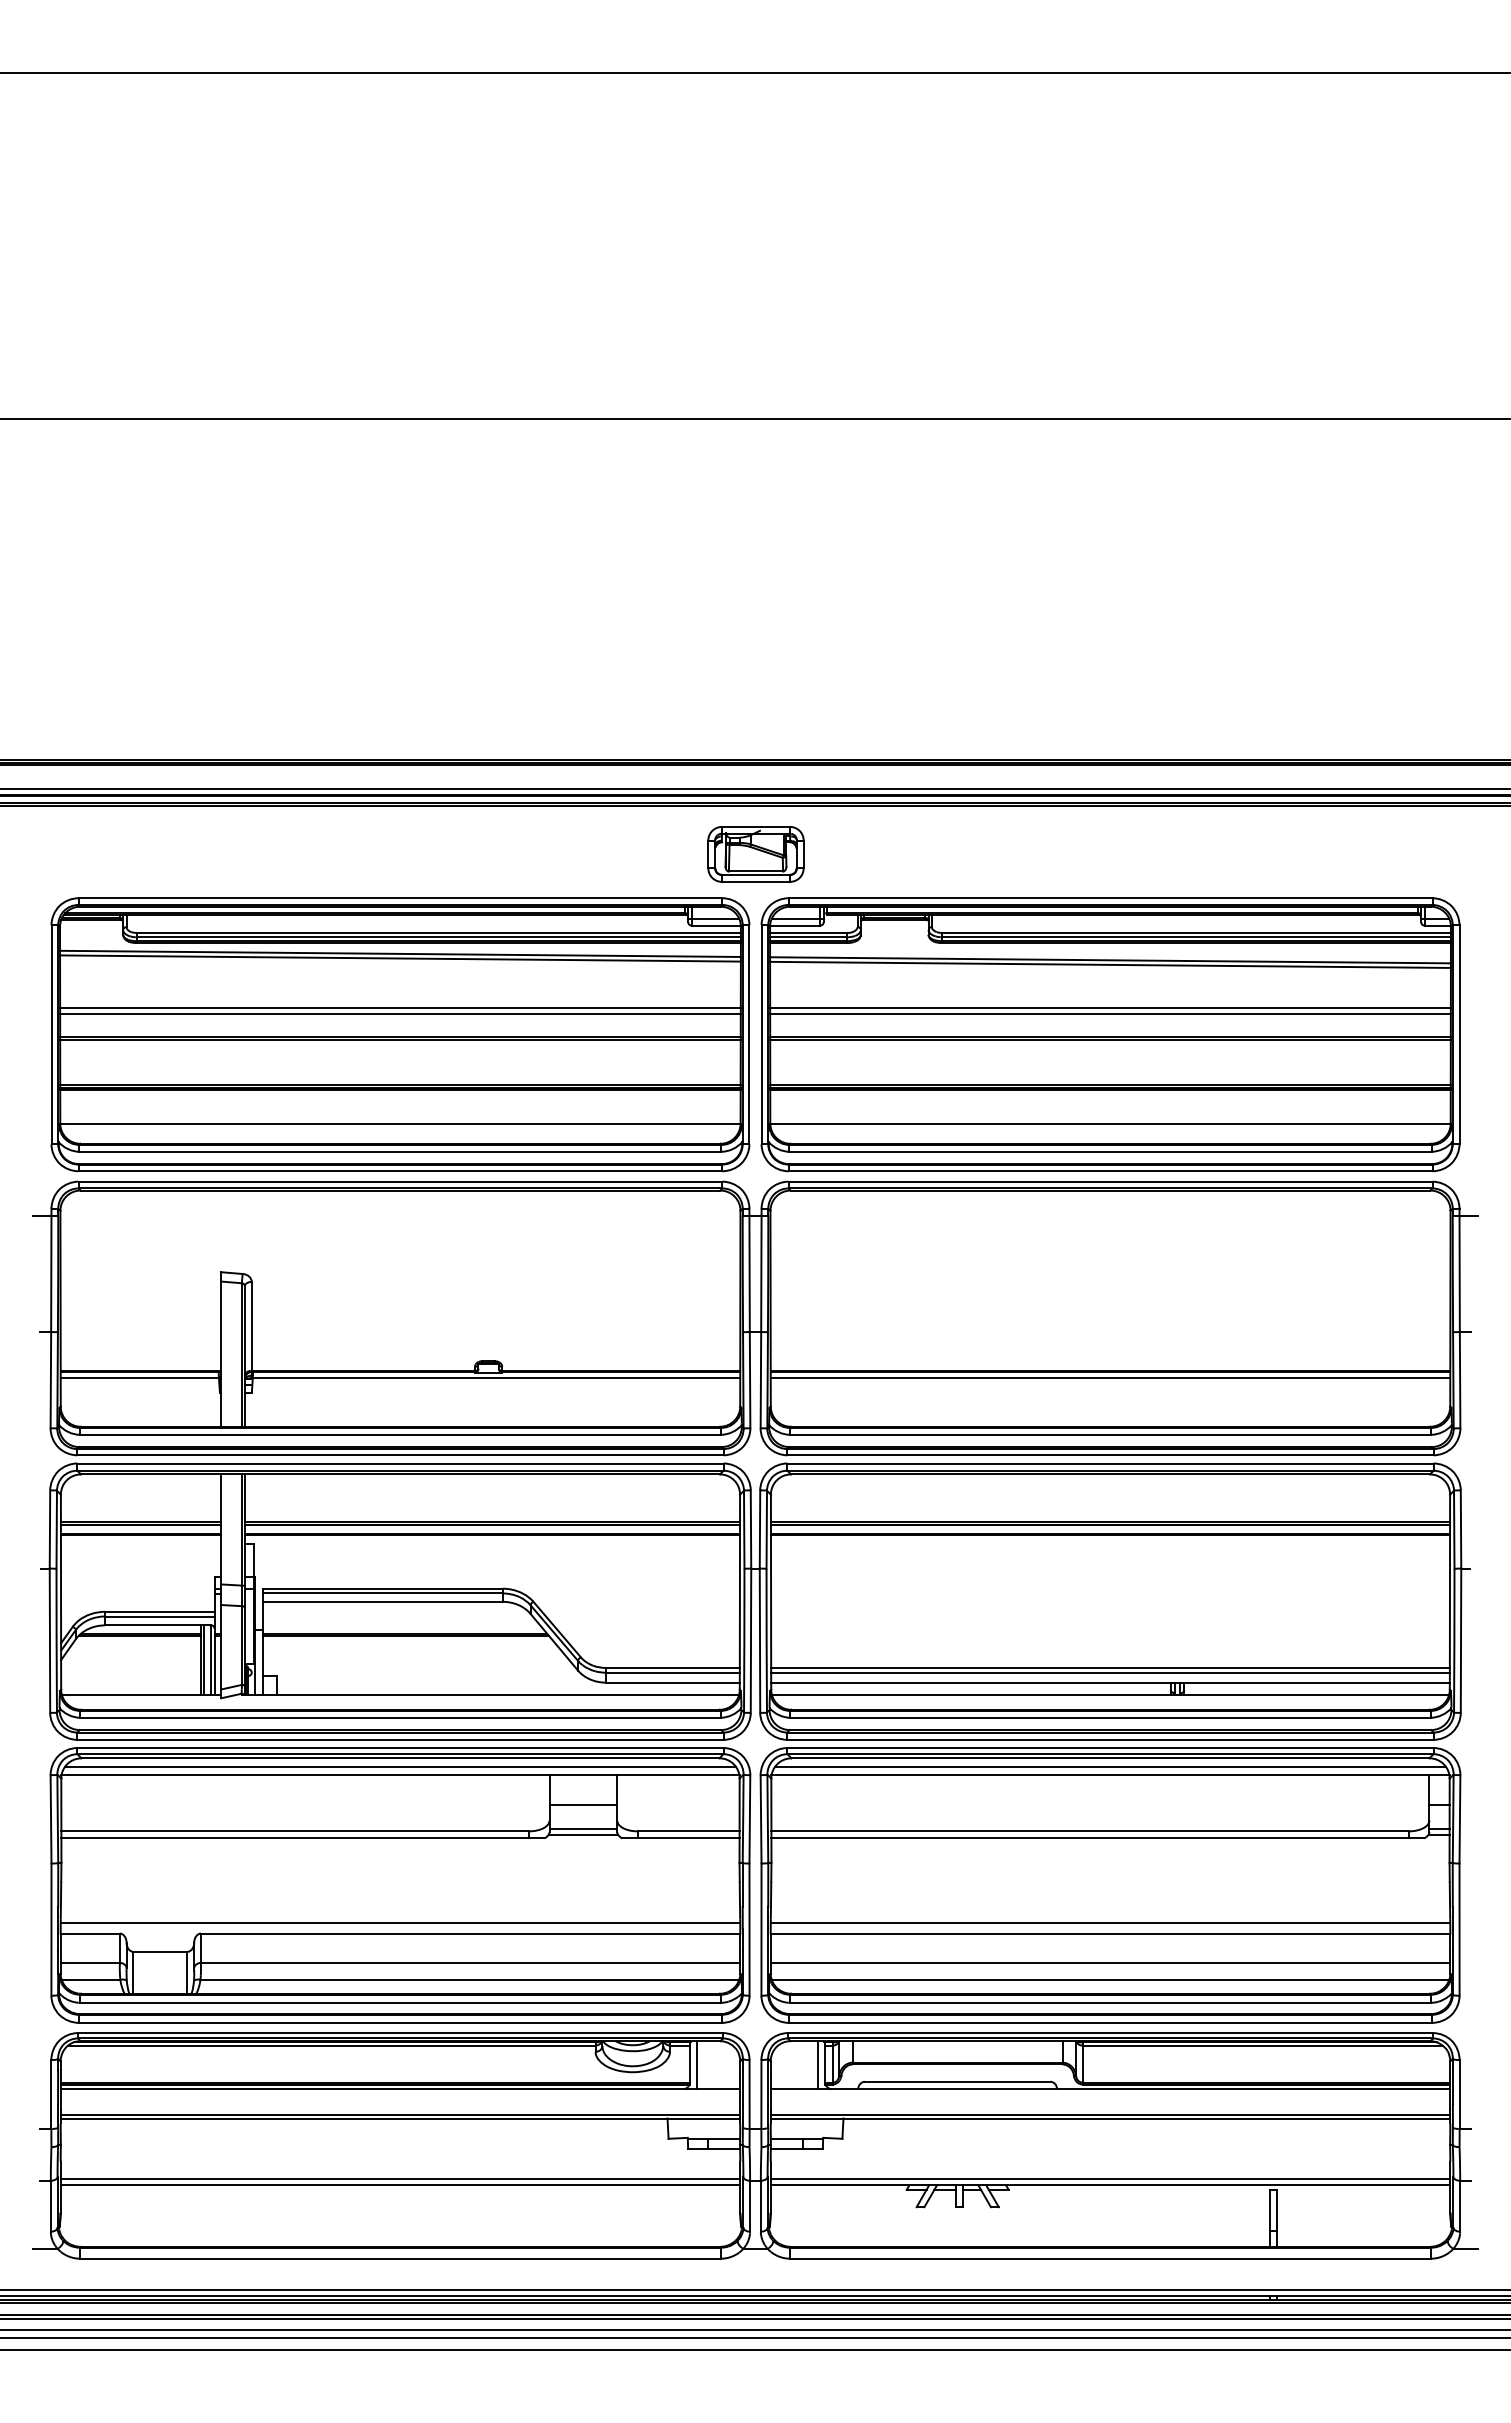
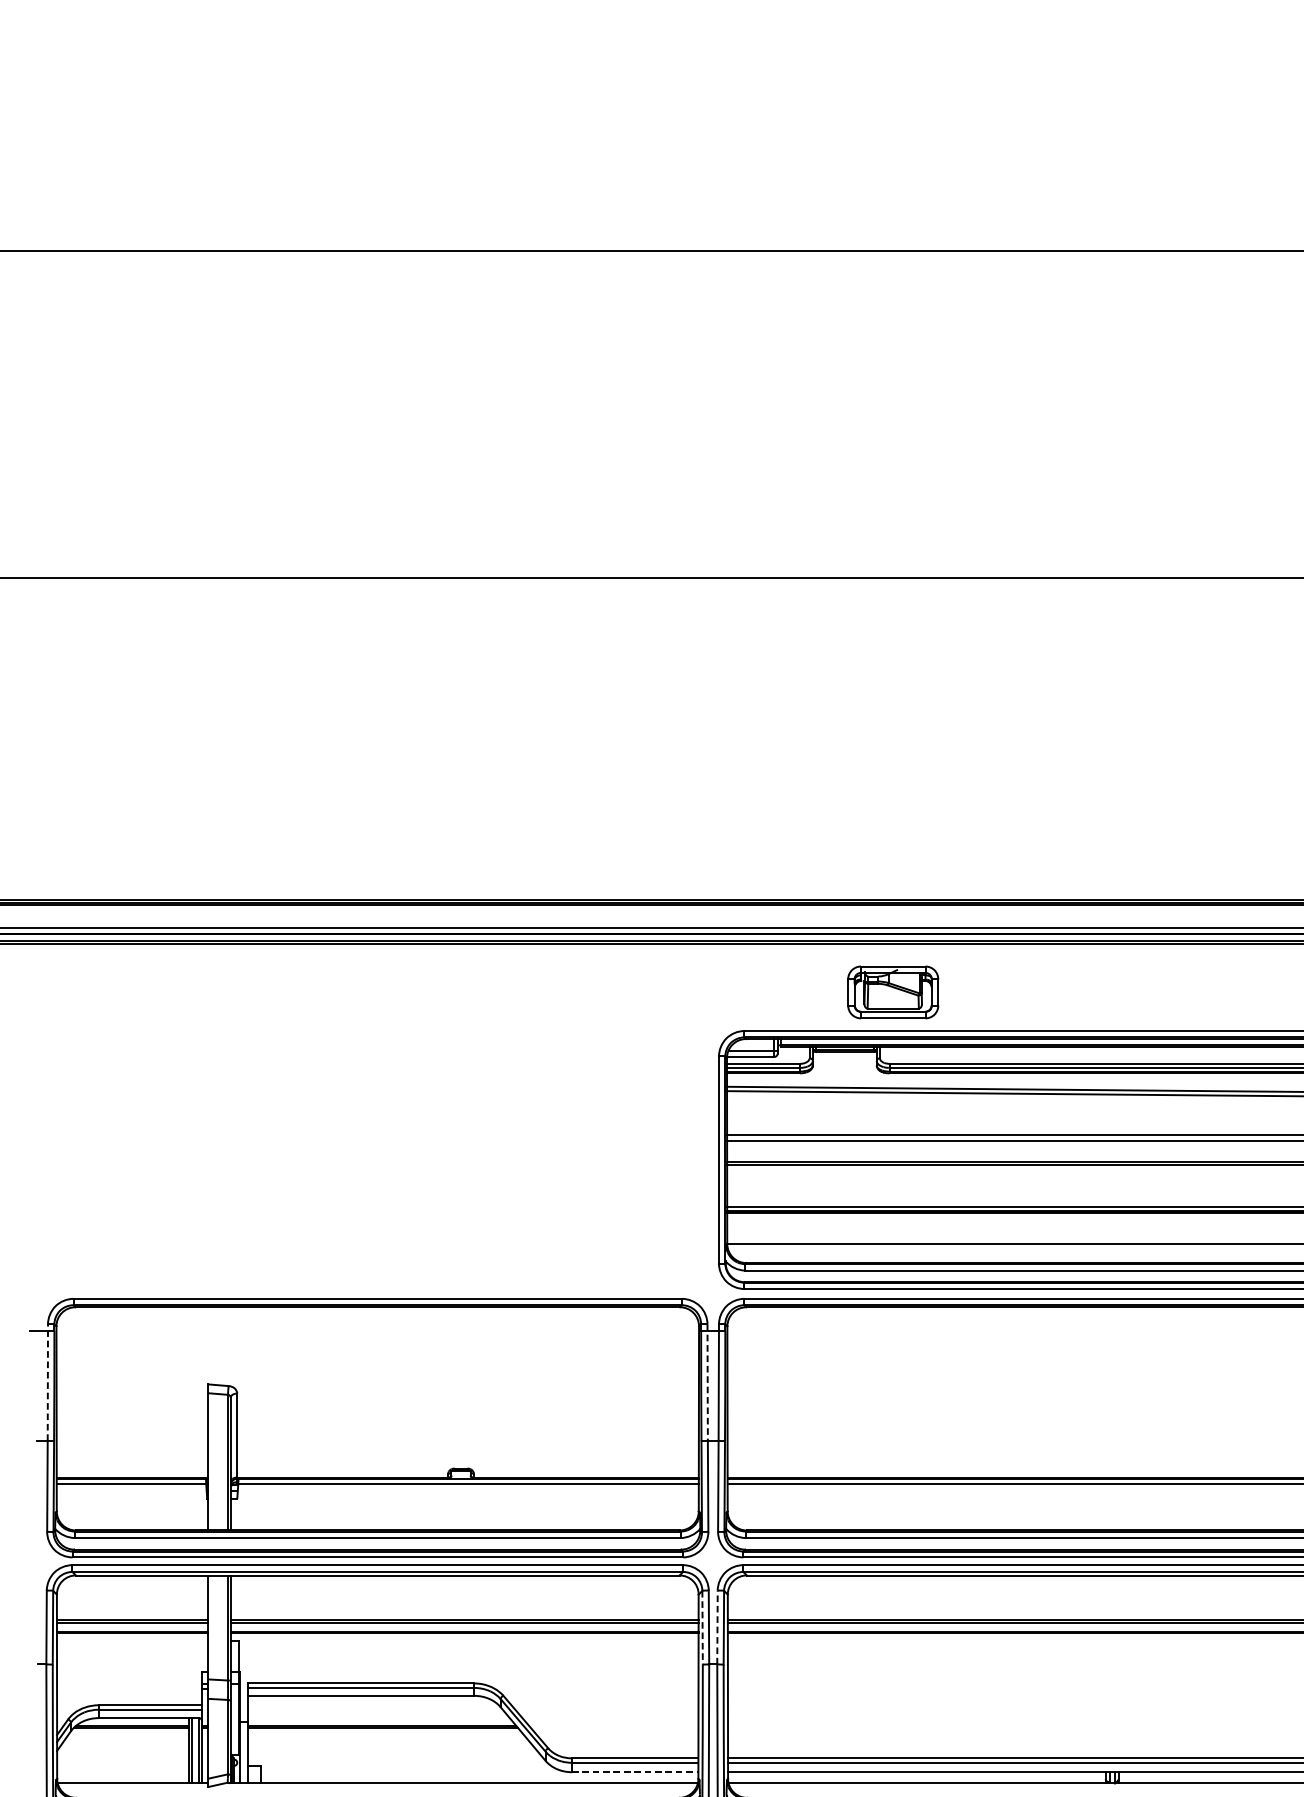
part: (755, 854) -> (892, 992), moved
part: (400, 1034) -> (377, 1159), removed
line: (51, 1270) -> (48, 1382), solid -> dashed
line: (749, 1270) -> (707, 1382), solid -> dashed
line: (760, 1528) -> (717, 1626), solid -> dashed
line: (744, 1530) -> (702, 1628), solid -> dashed
line: (672, 1682) -> (634, 1772), solid -> dashed

